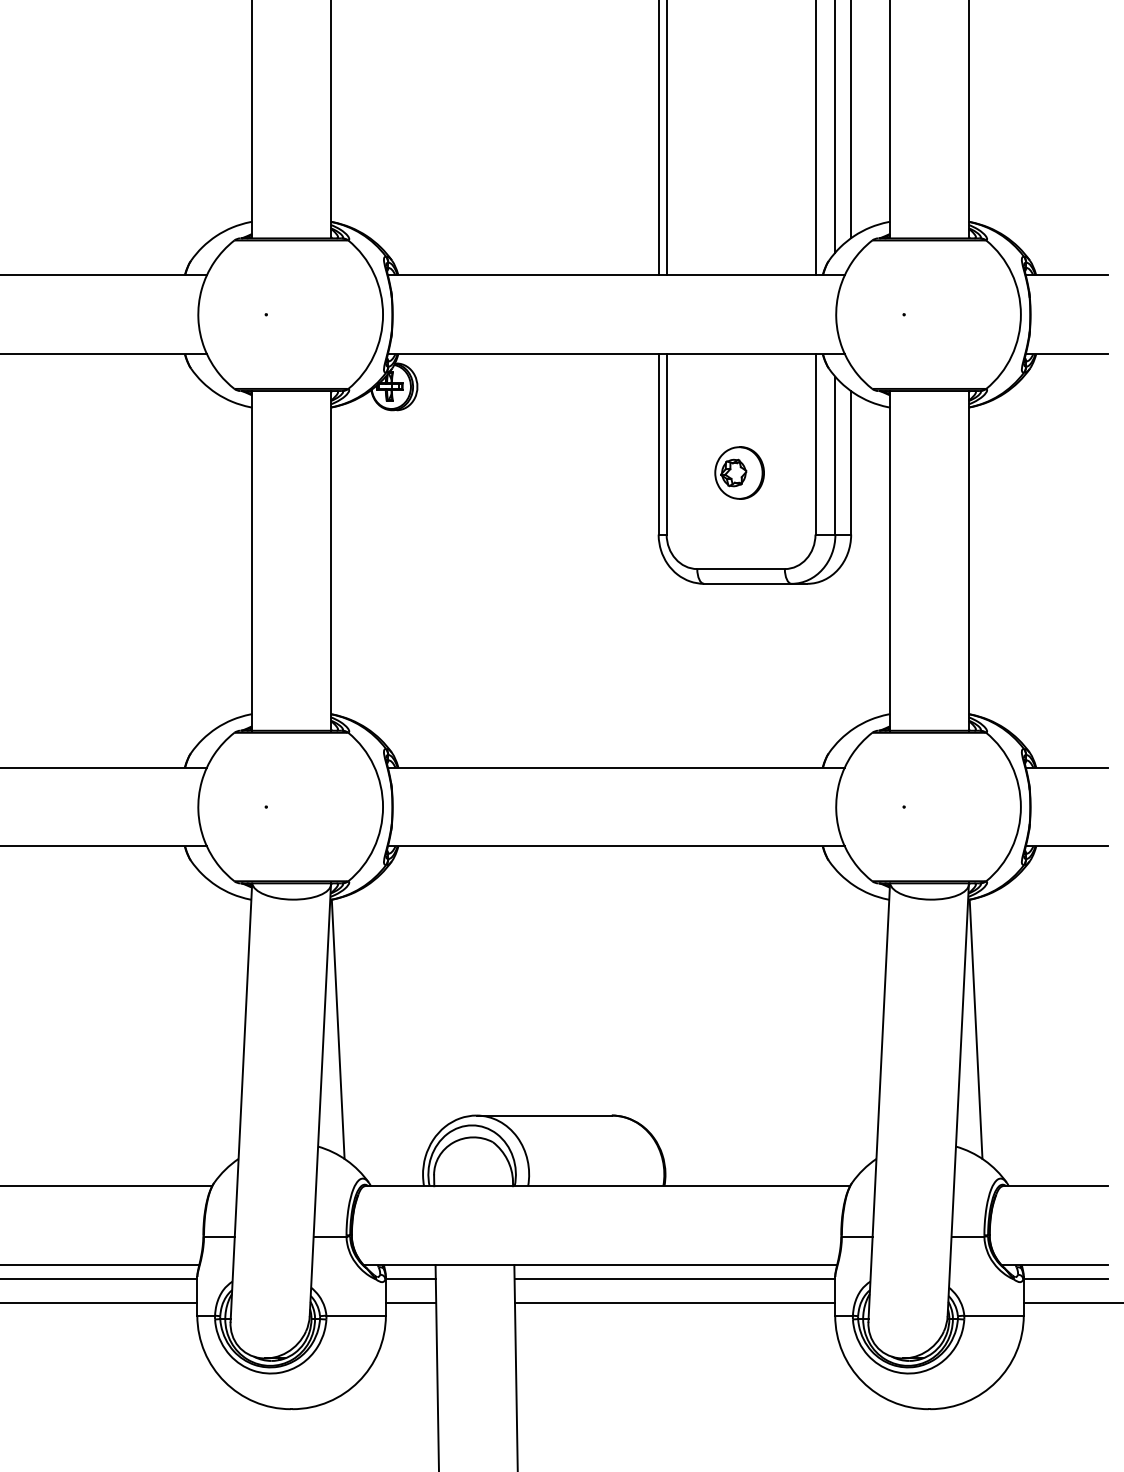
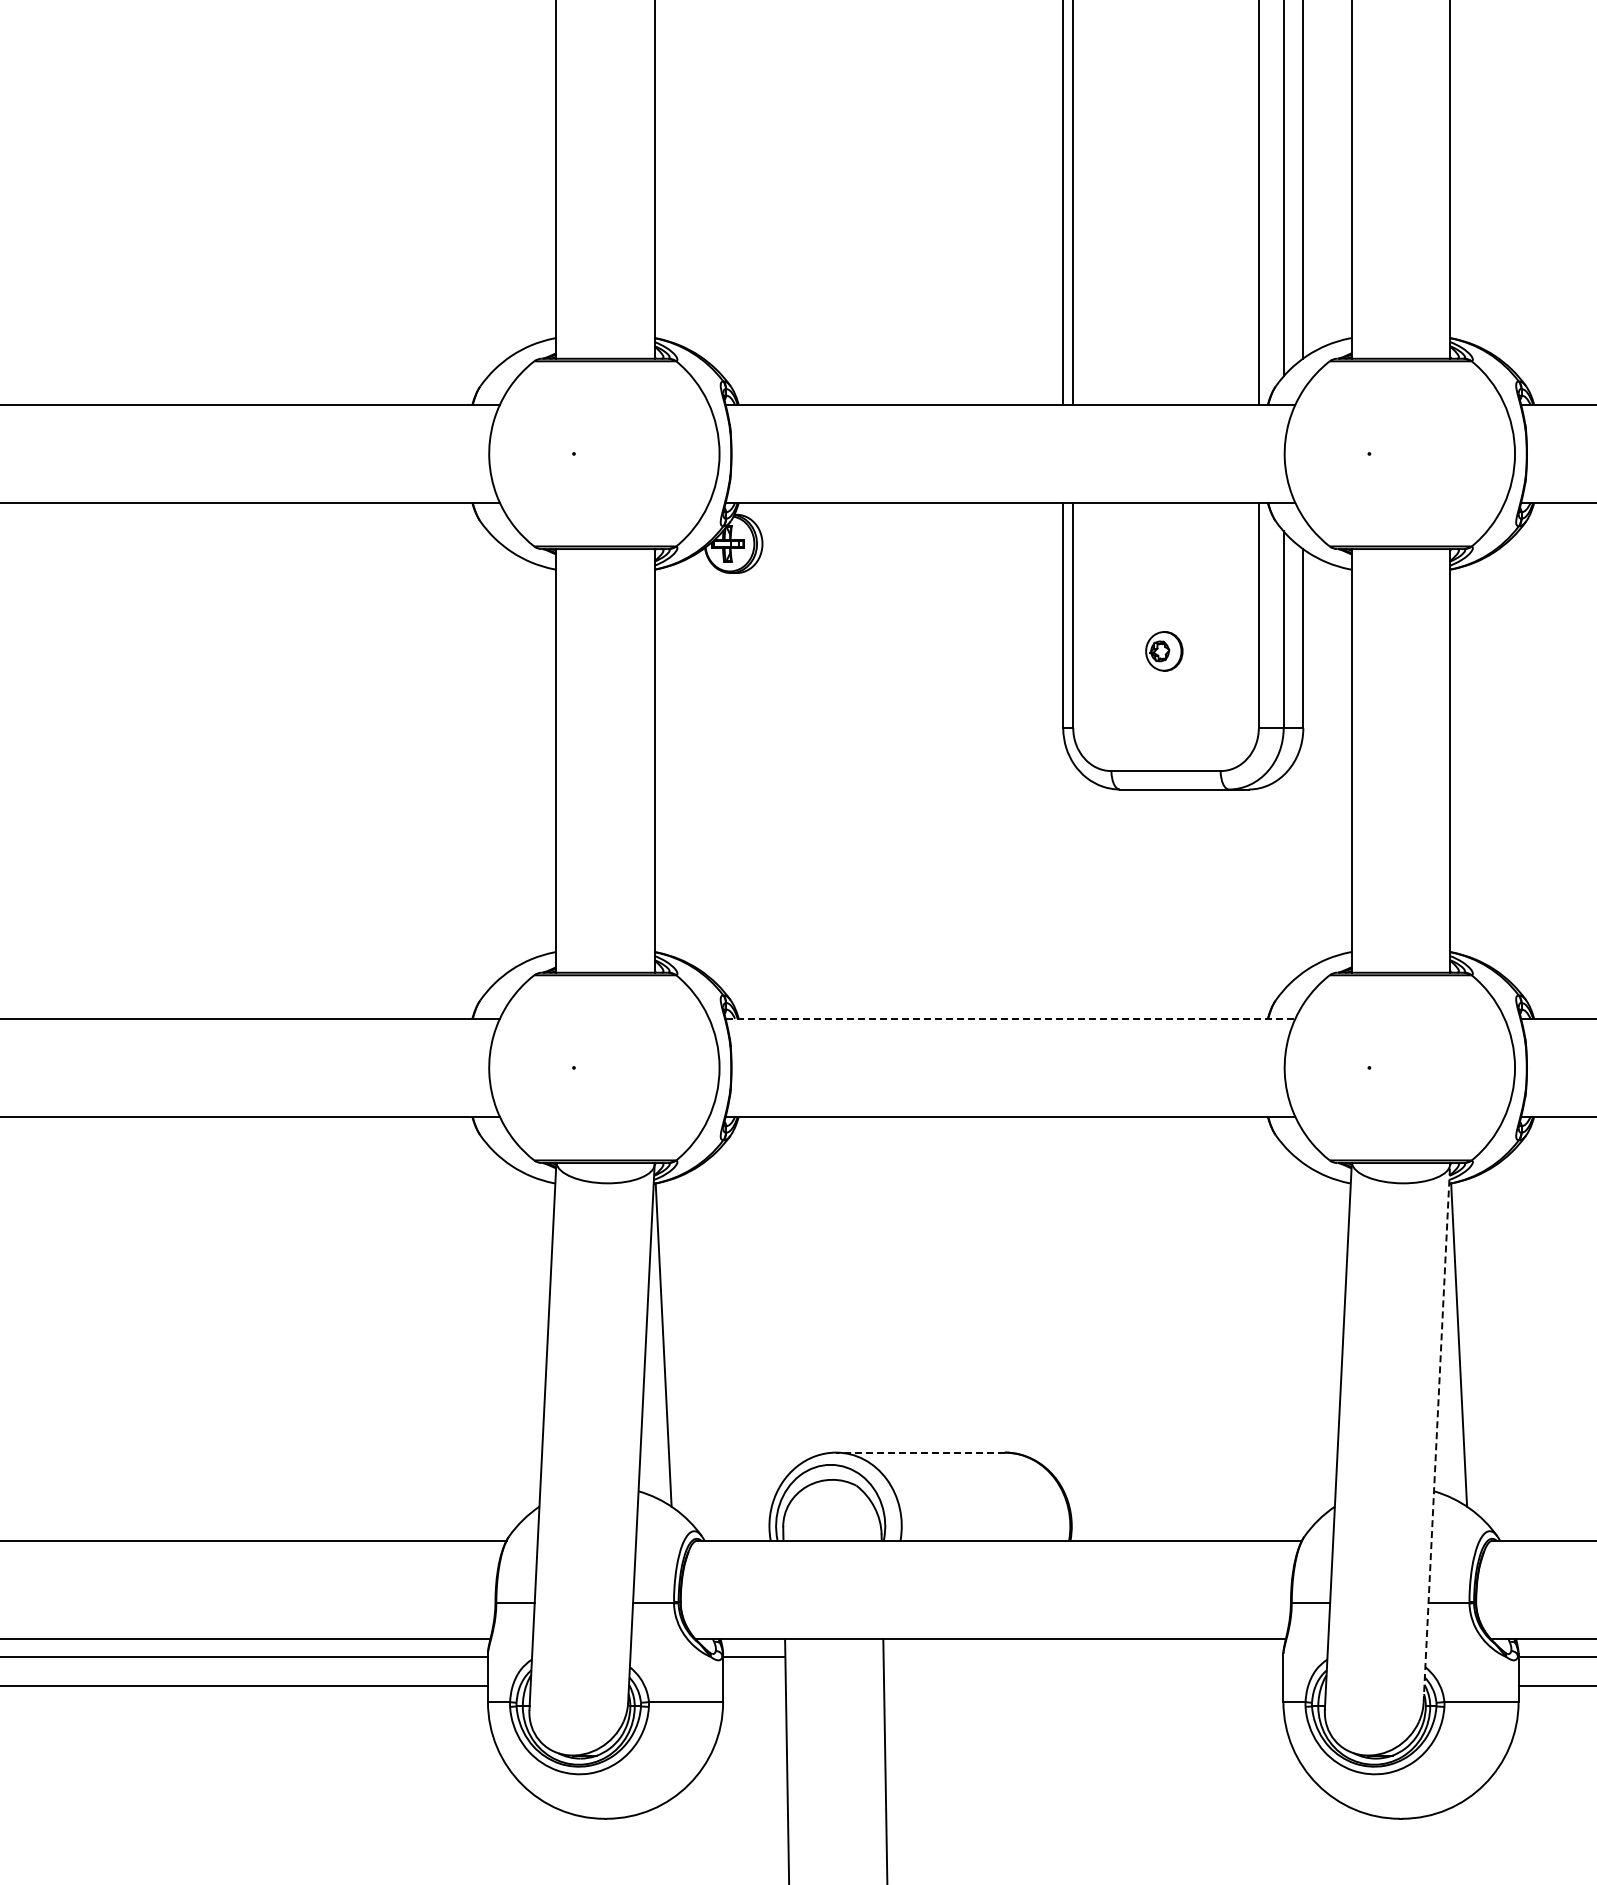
part: (739, 473) -> (1164, 651), size x0.6
line: (616, 767) -> (1010, 1018), solid -> dashed
line: (957, 1100) -> (1436, 1433), solid -> dashed
line: (544, 1115) -> (920, 1452), solid -> dashed
line: (674, 1279) -> (1083, 1656), removed
line: (411, 1302) -> (754, 1685), removed
line: (674, 1302) -> (1083, 1685), removed

